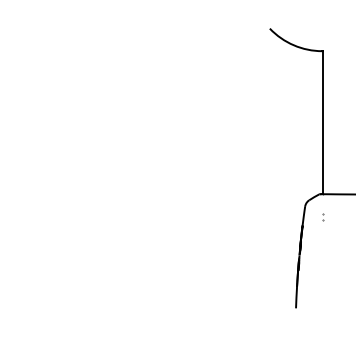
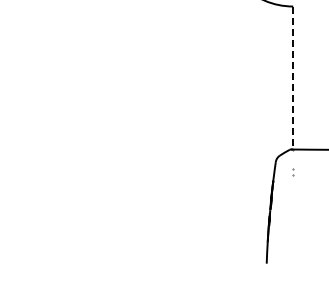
line: (322, 122) -> (293, 77), solid -> dashed

